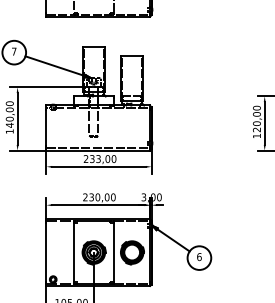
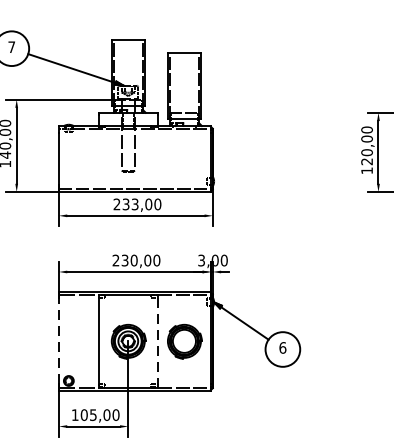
line: (46, 252) -> (58, 341), solid -> dashed
line: (114, 252) -> (158, 341), solid -> dashed

